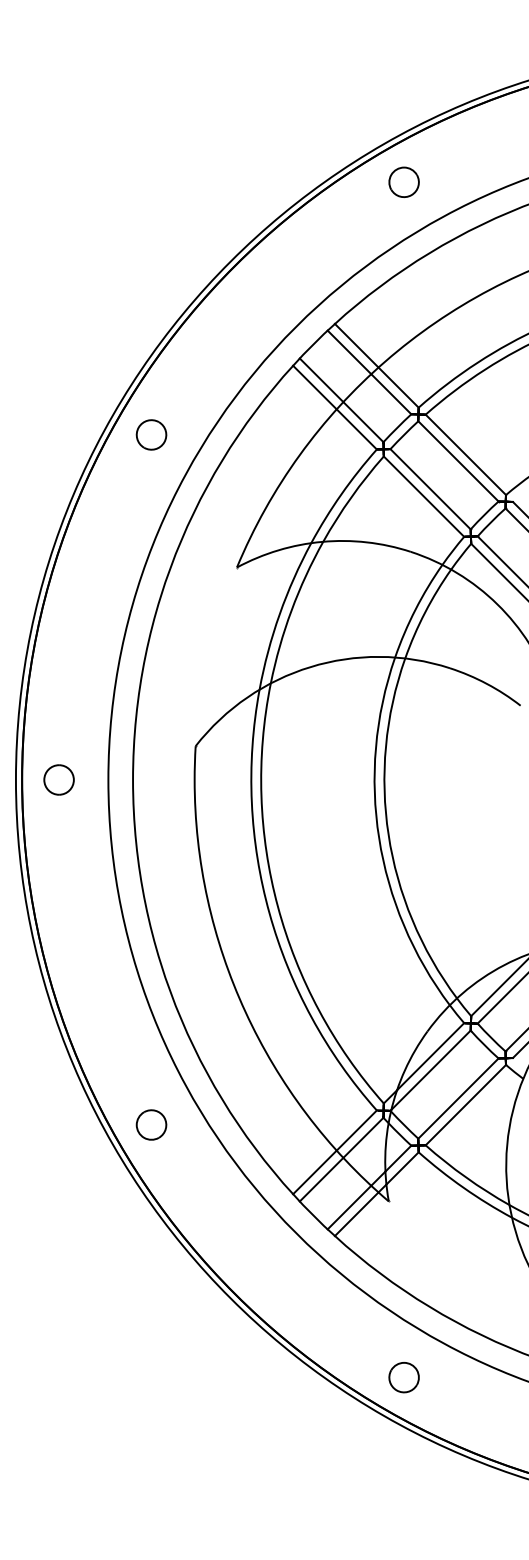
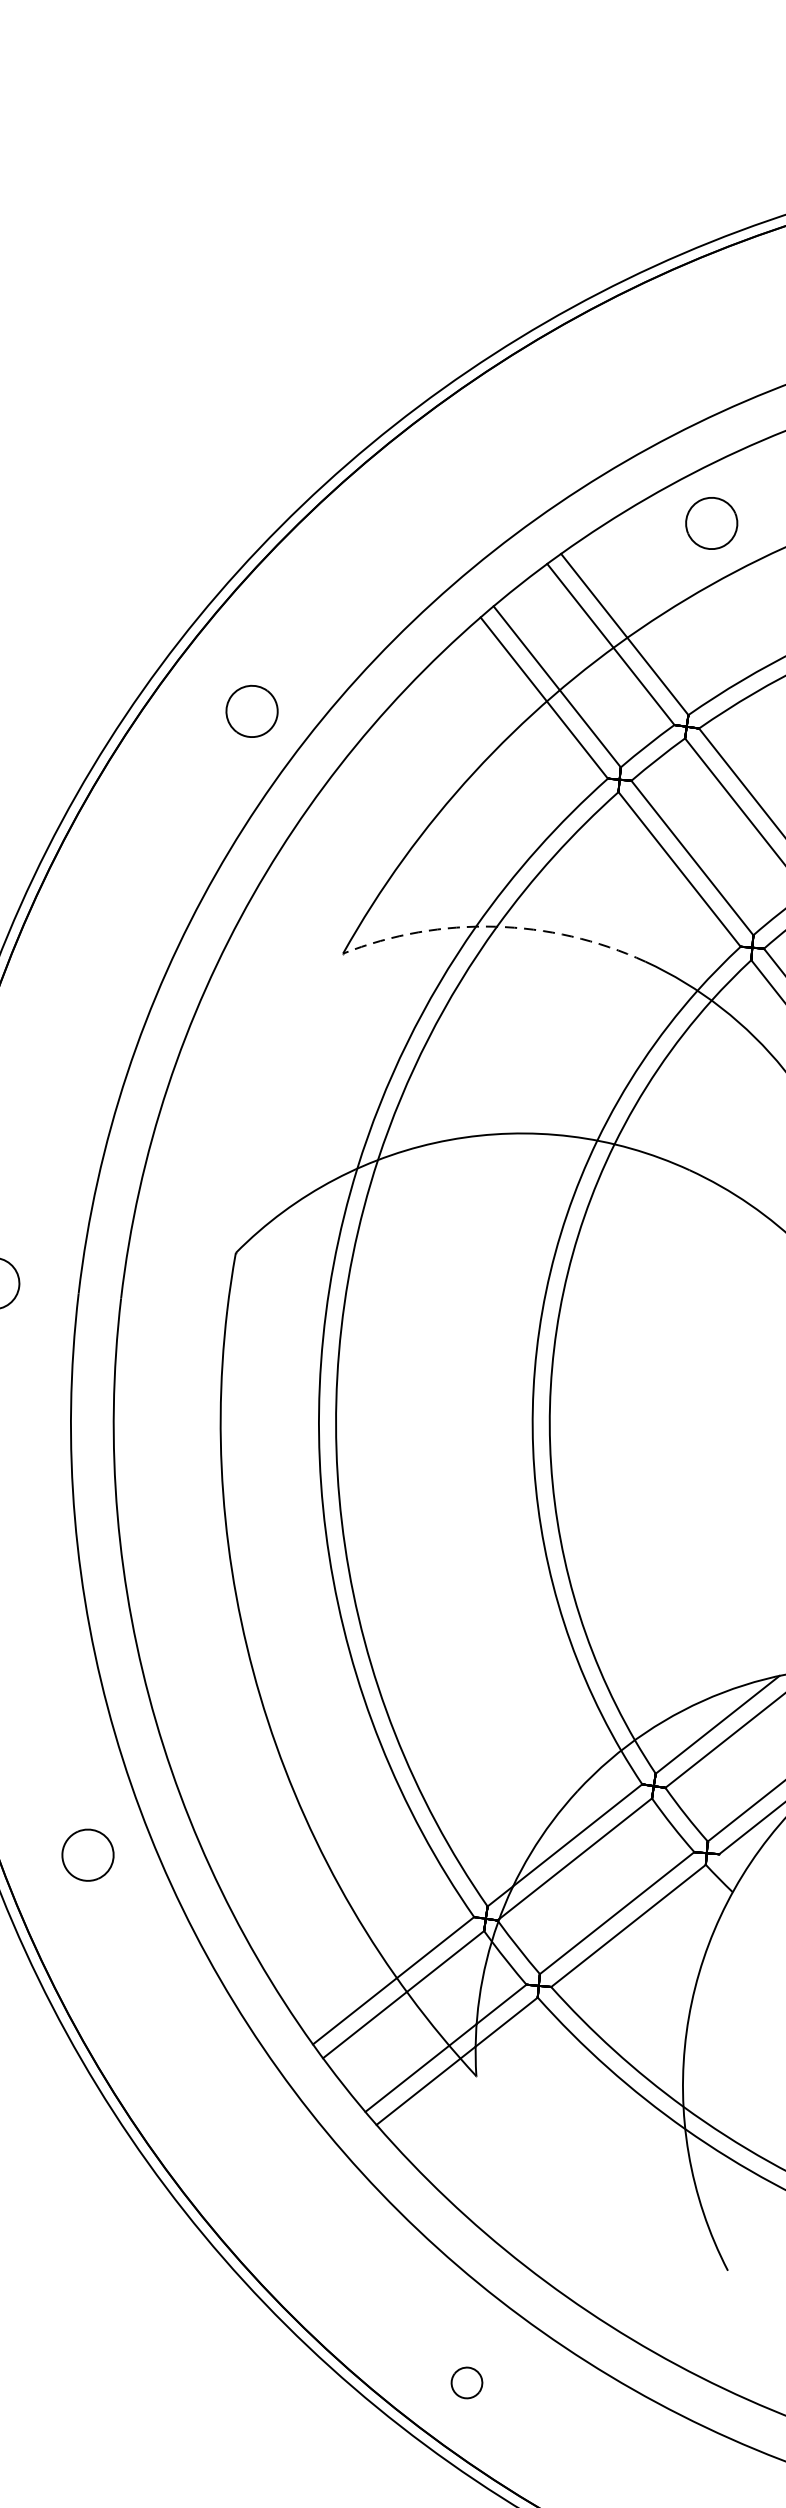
part: (403, 181) -> (710, 521), moved
part: (151, 434) -> (252, 710), moved
arc: (322, 541) -> (495, 926), solid -> dashed
part: (151, 1124) -> (88, 1854), moved
part: (403, 1377) -> (466, 2382), size x0.6

